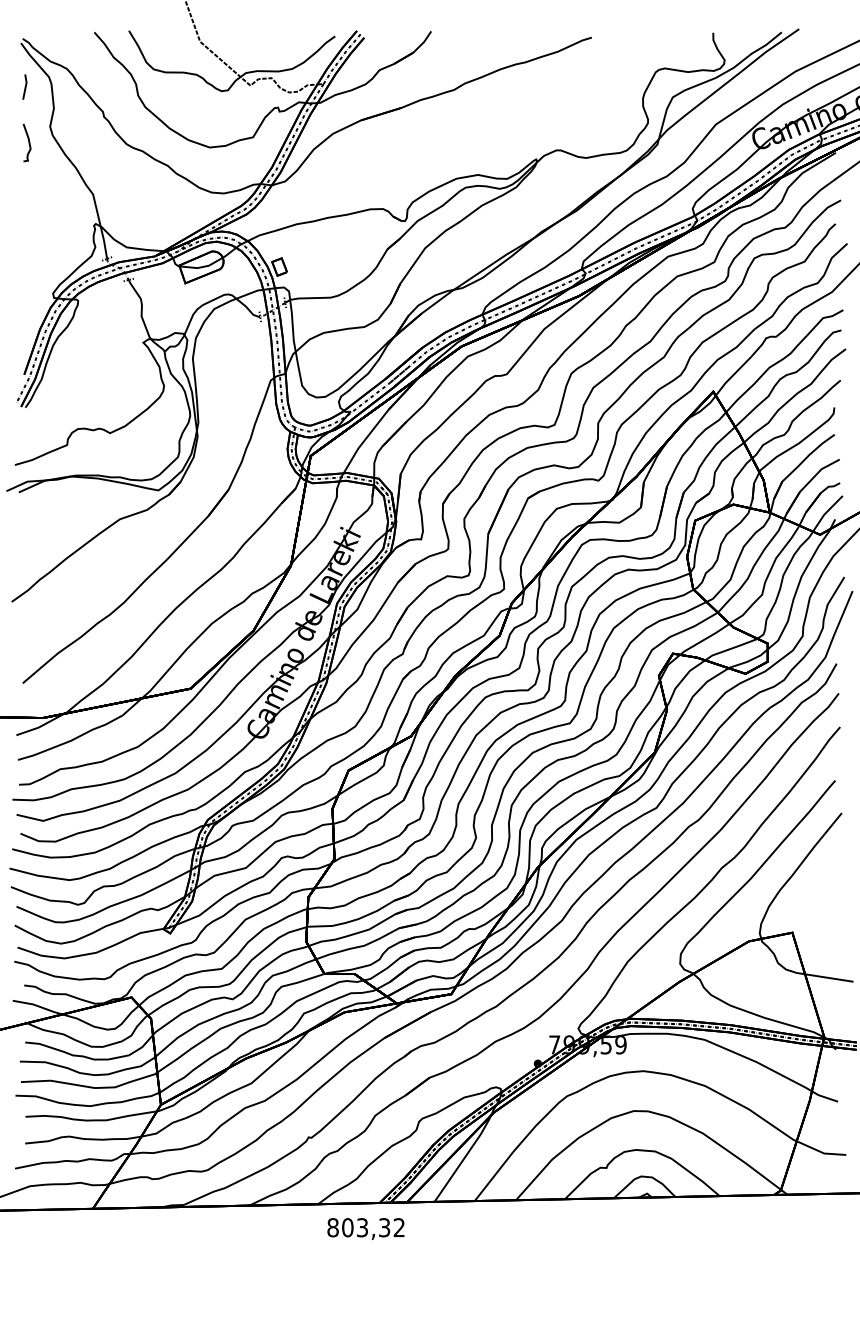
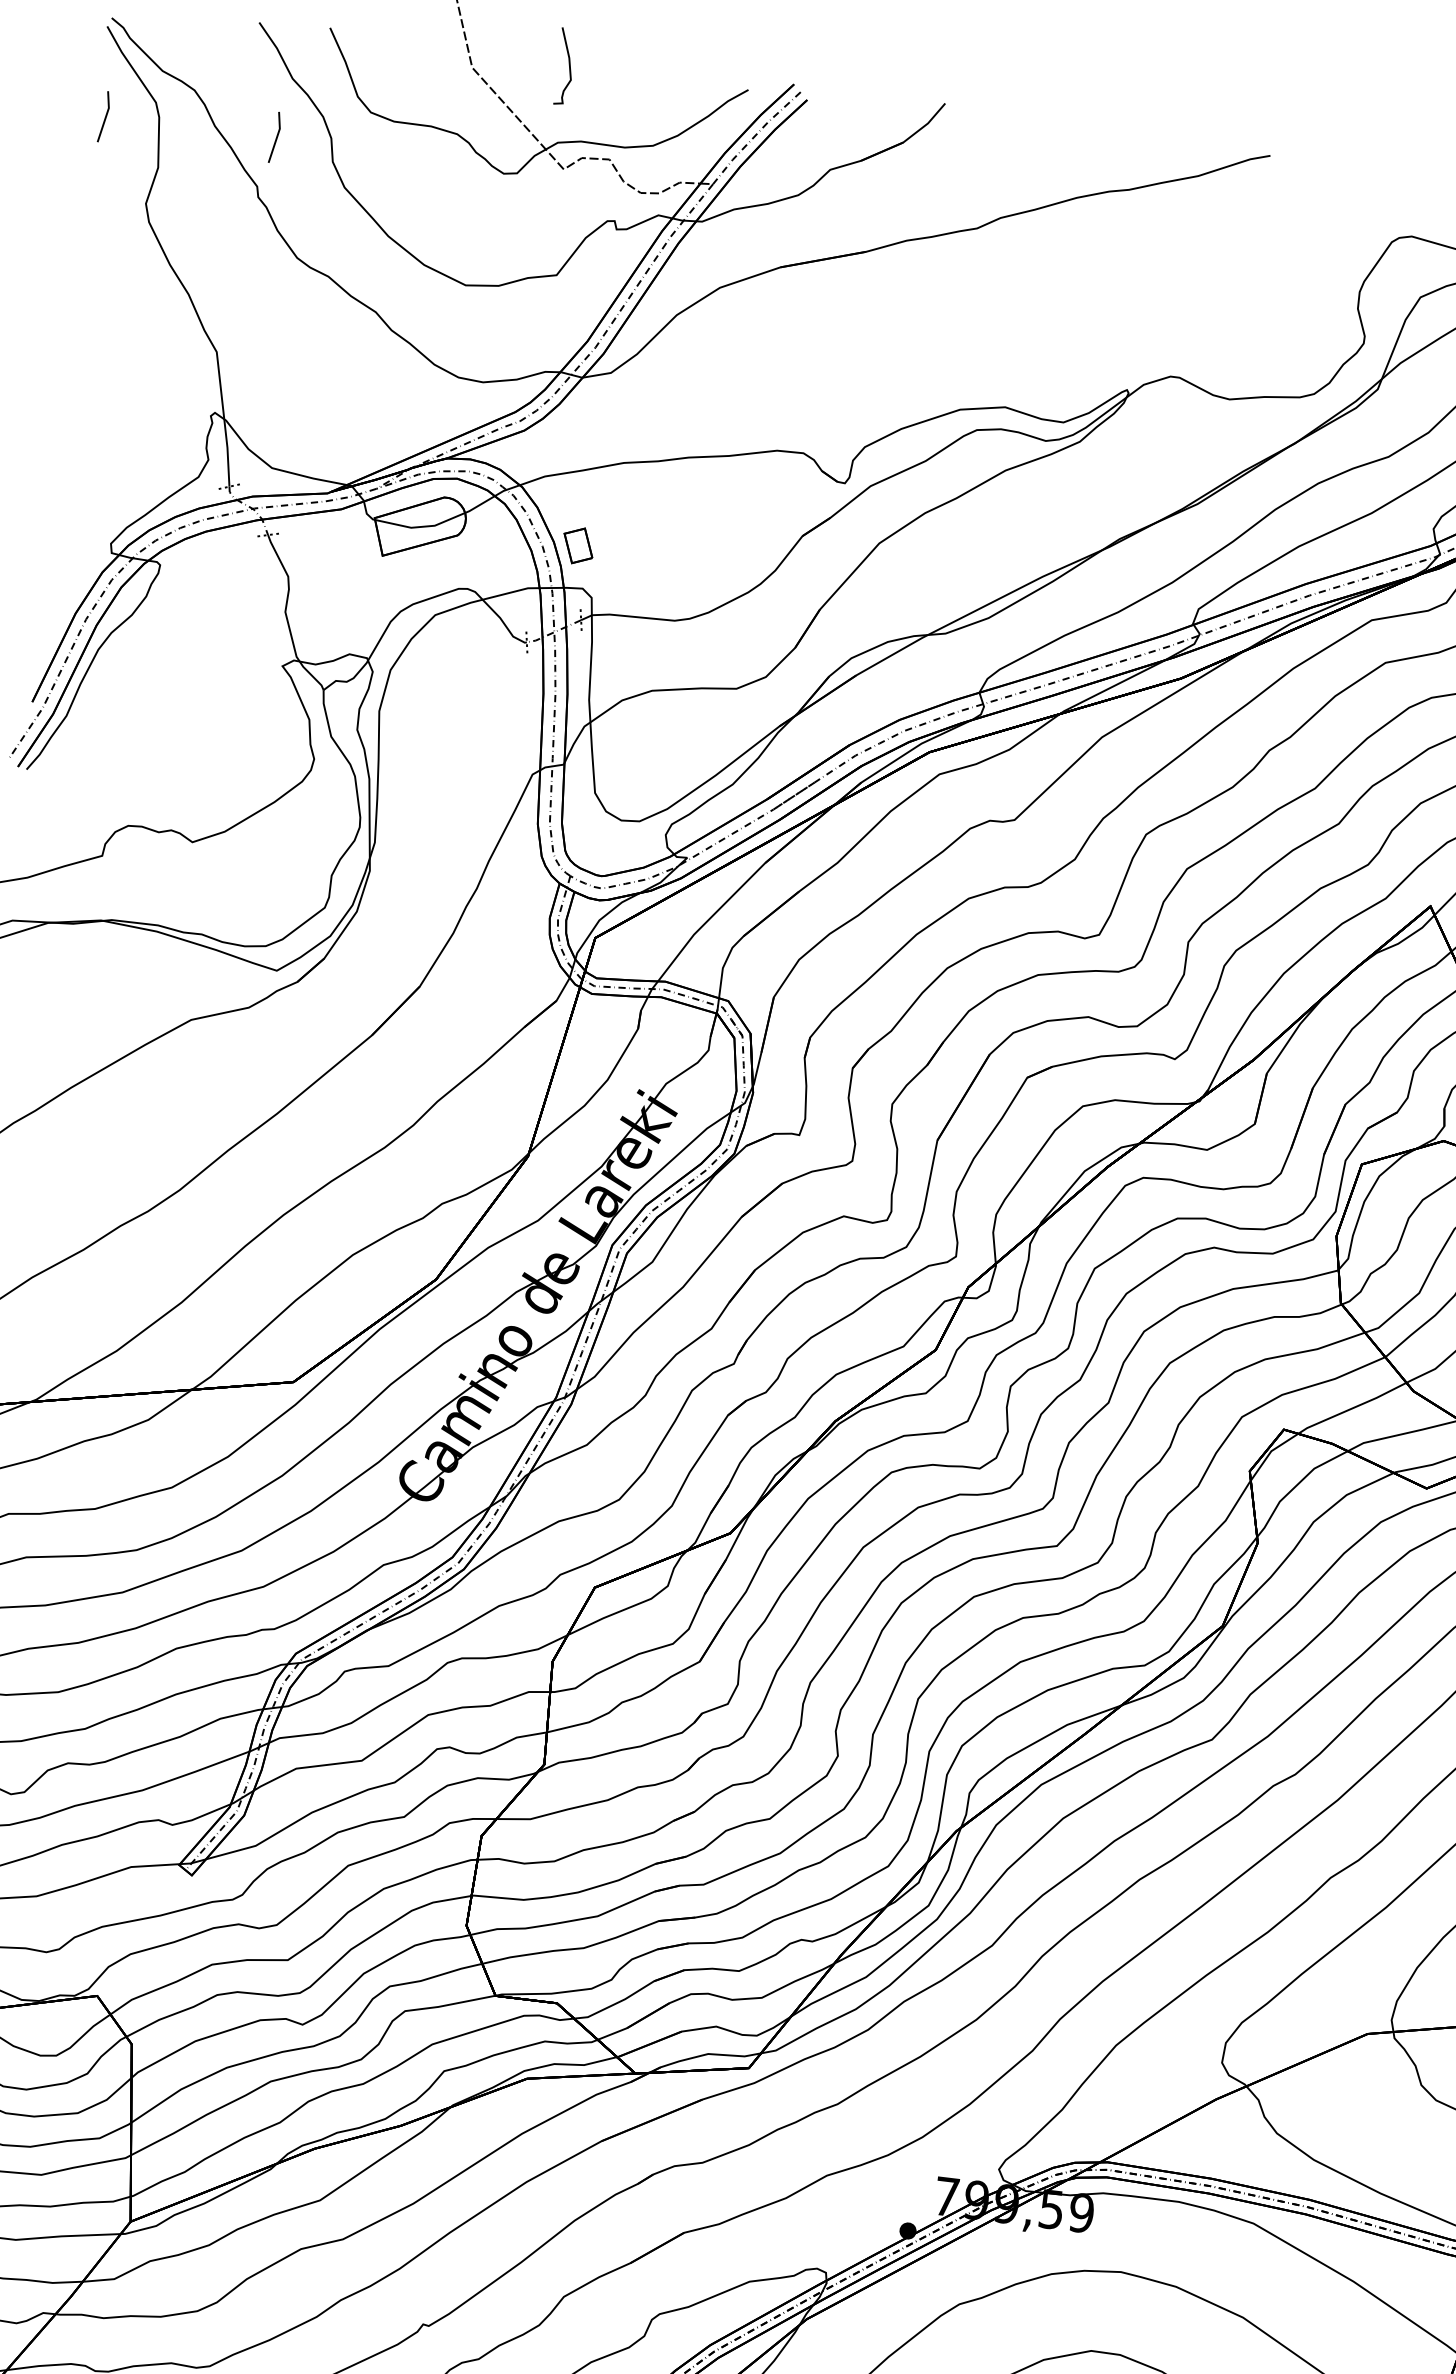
line: (108, 86) -> (274, 136), added
curve: (28, 142) -> (568, 66), moved

